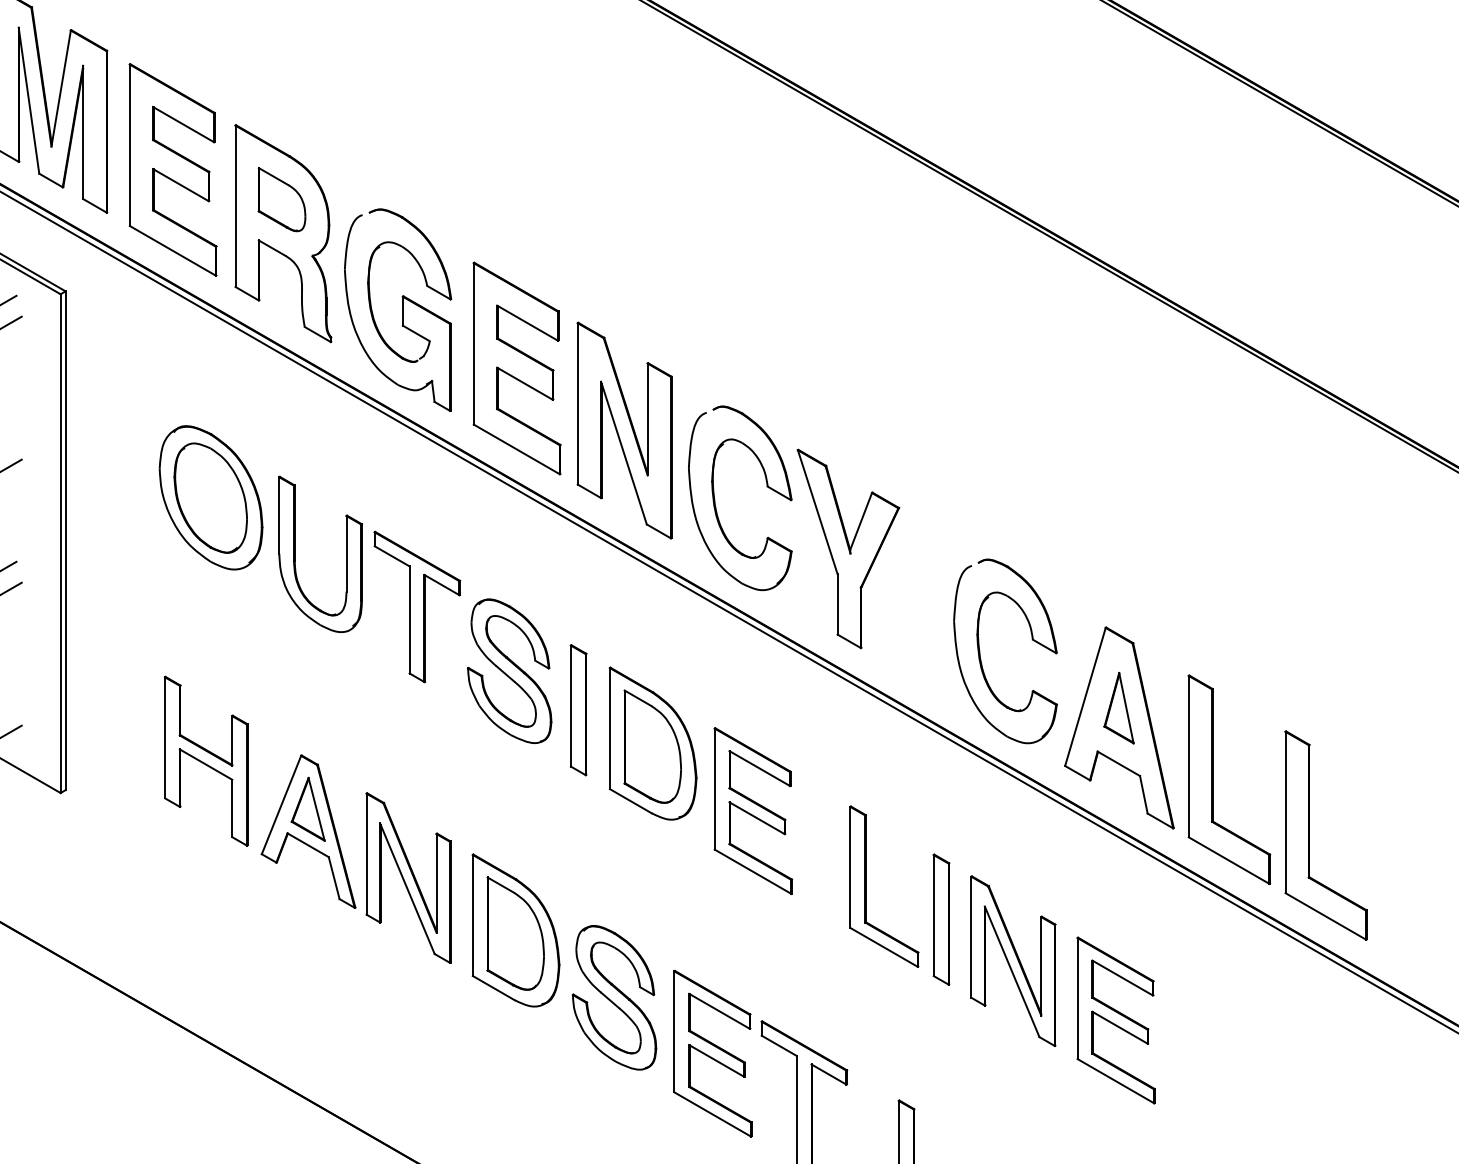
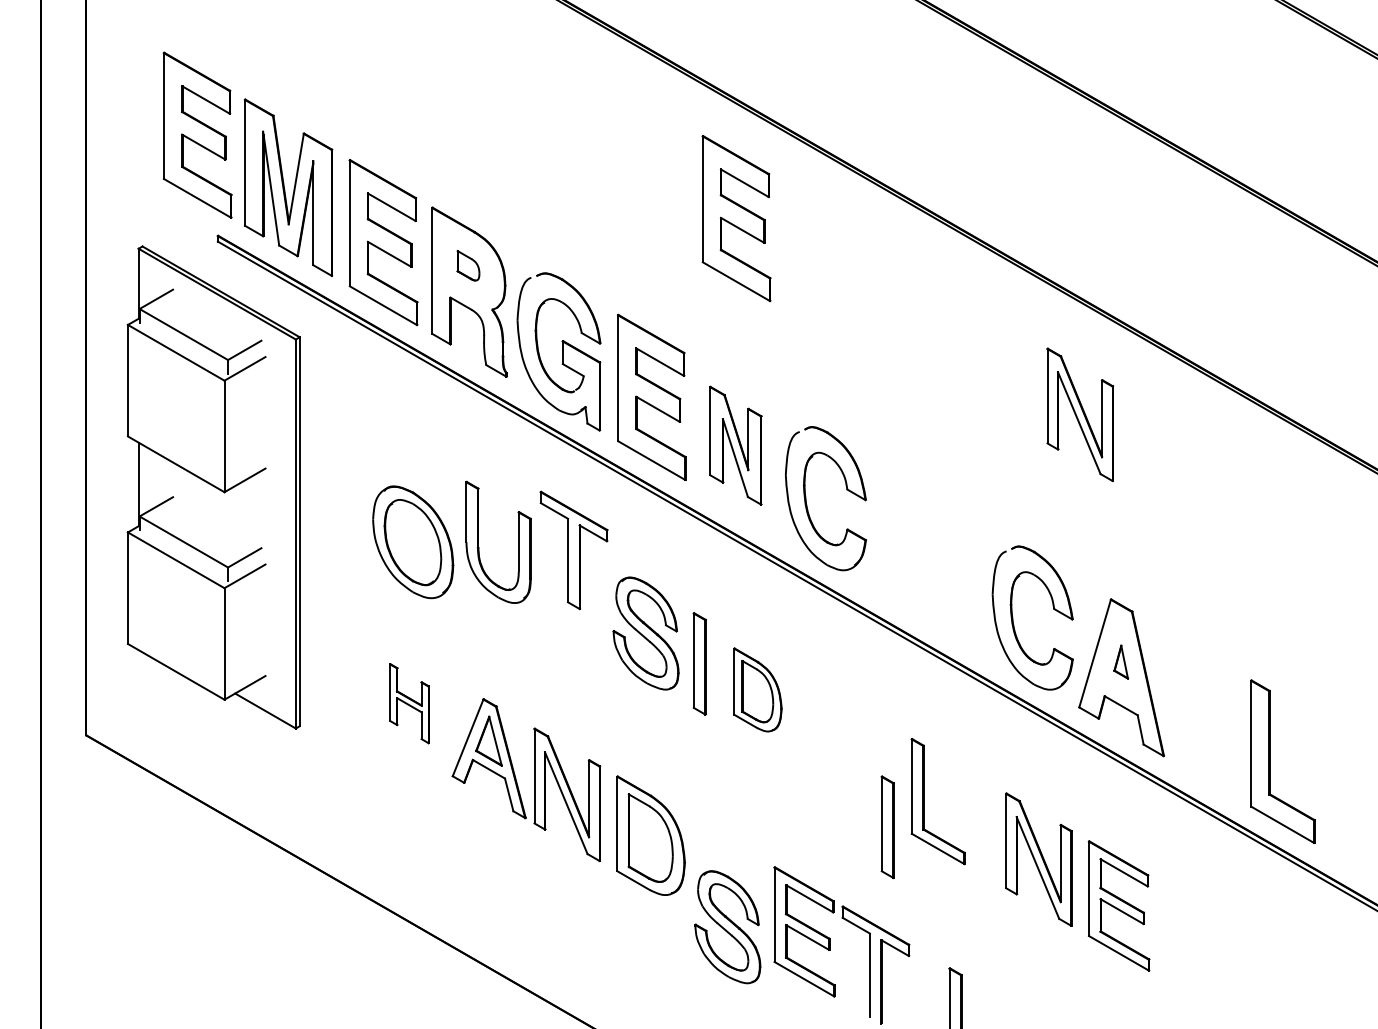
part: (625, 139) -> (736, 218), added
part: (281, 199) -> (468, 265), size x0.6
part: (1066, 390) -> (1080, 414), added
part: (624, 430) -> (735, 445), size x0.7
part: (211, 498) -> (413, 542), moved
part: (847, 548) -> (909, 537), removed
part: (416, 607) -> (573, 550), moved
part: (1117, 707) -> (1120, 661), size x0.6
part: (652, 742) -> (757, 689), size x0.7
part: (206, 760) -> (409, 703), size x0.6
part: (1212, 778) -> (1194, 717), removed
part: (752, 810) -> (835, 742), removed
part: (941, 919) -> (887, 827), moved
part: (614, 998) -> (727, 927), moved

